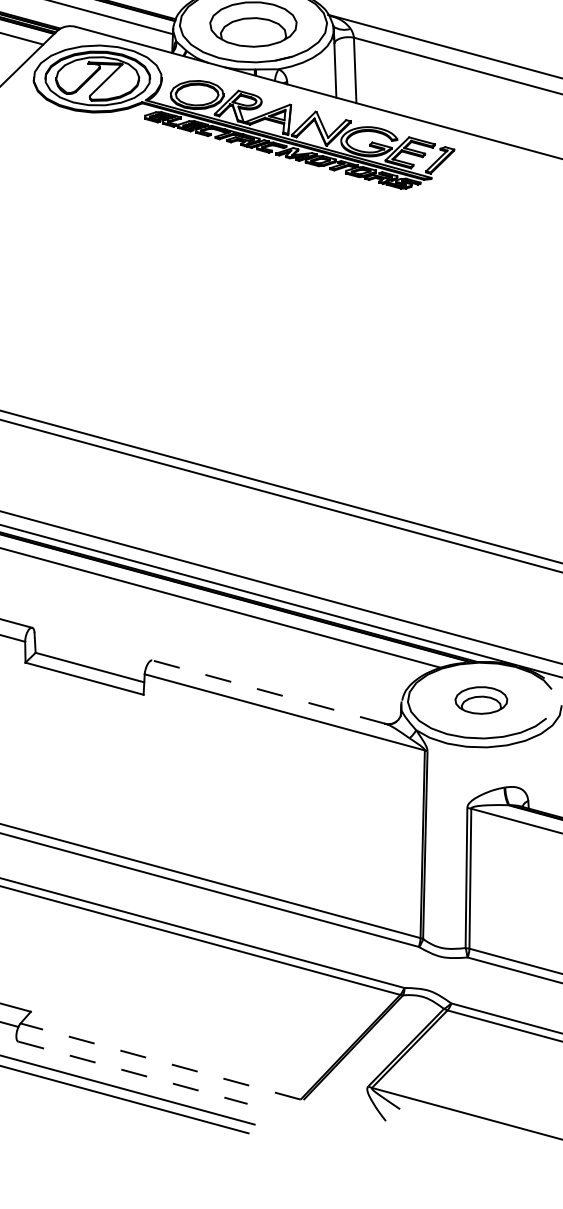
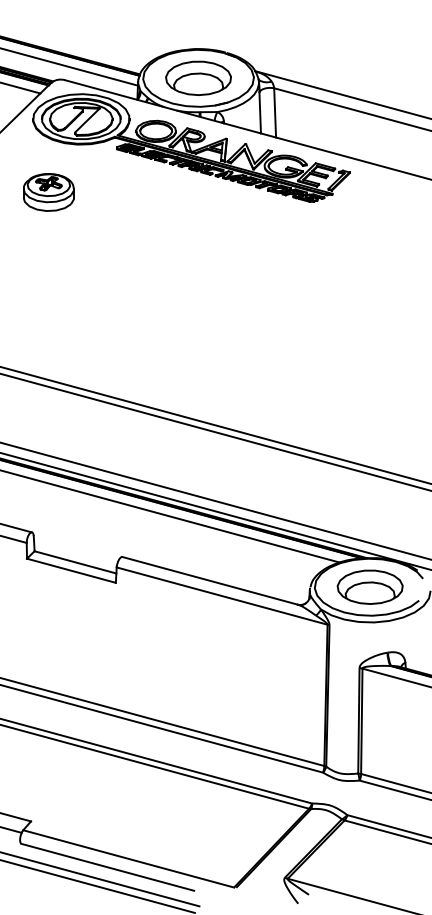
part: (54, 176) -> (48, 192), added
line: (268, 691) -> (209, 580), dashed -> solid
part: (480, 699) -> (369, 586), size x1.67
line: (160, 1061) -> (128, 858), dashed -> solid
line: (133, 1072) -> (108, 867), dashed -> solid

